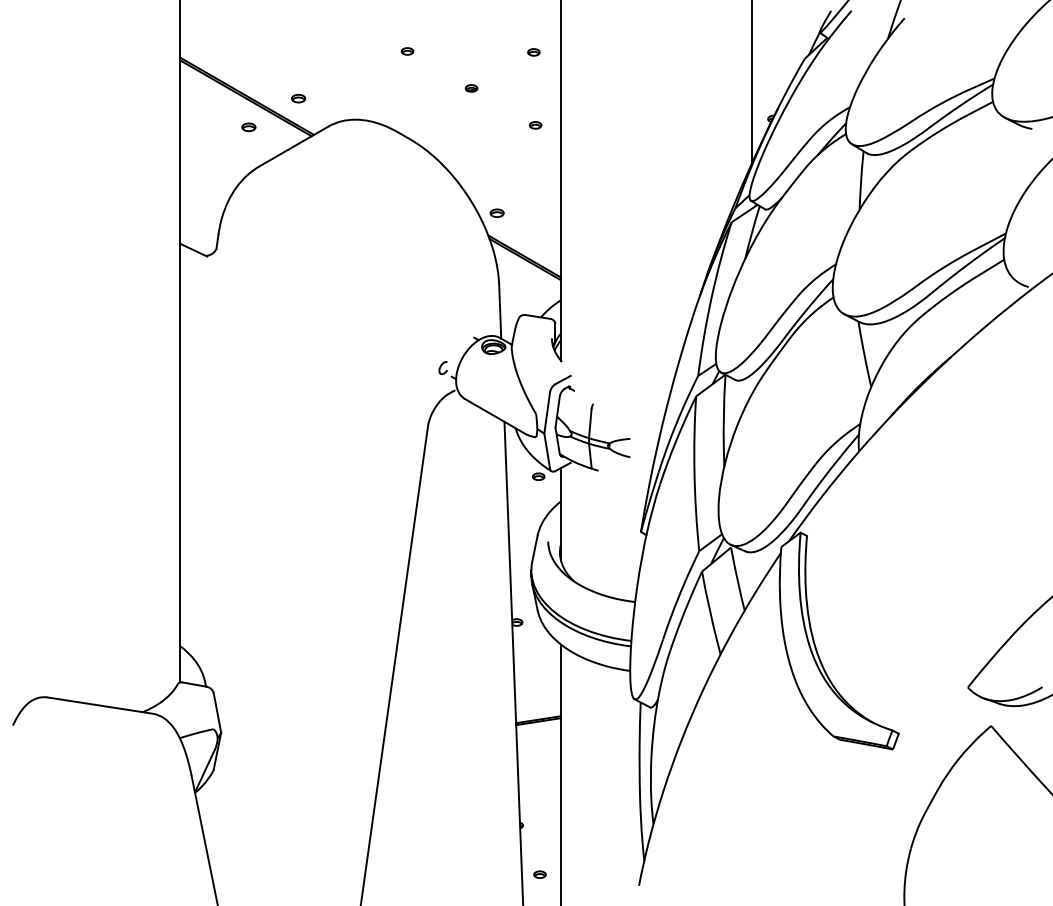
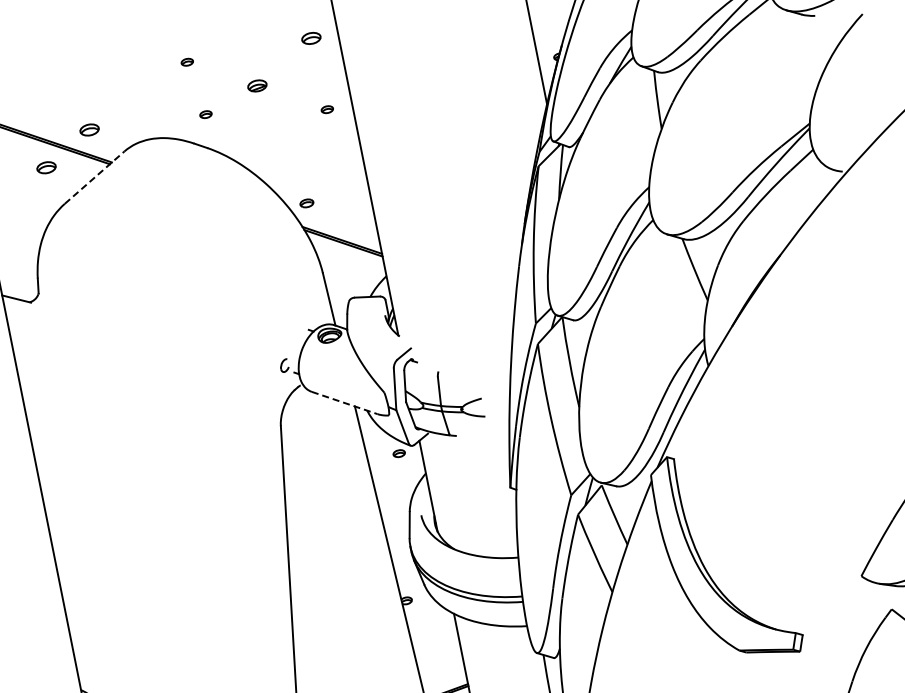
part: (533, 52) -> (311, 38), size x1.6
part: (471, 88) -> (257, 86), size x1.6
part: (298, 98) -> (89, 129), size x1.4
part: (415, 106) -> (205, 114), added
part: (248, 127) -> (46, 168), size x1.4
line: (294, 146) -> (95, 177), solid -> dashed
line: (495, 416) -> (345, 403), solid -> dashed

